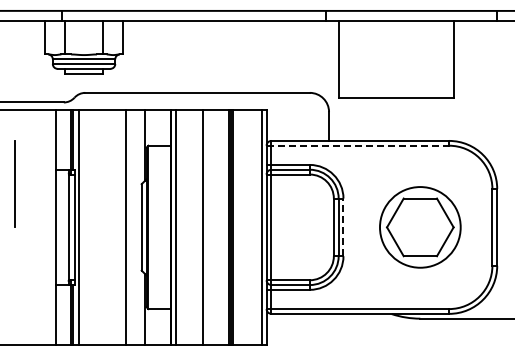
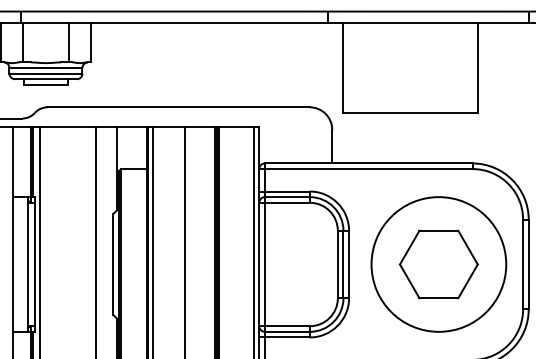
line: (358, 145) -> (366, 168), dashed -> solid
line: (343, 227) -> (349, 264), dashed -> solid
circle: (420, 227) -> (439, 264), size x1.43

